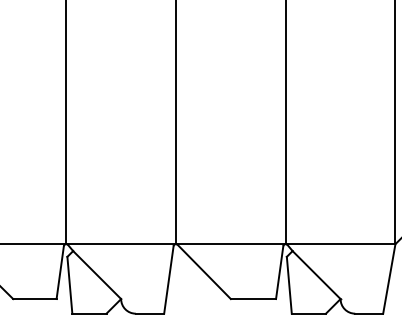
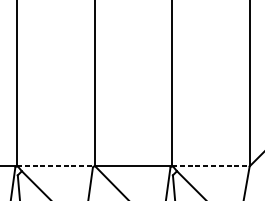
line: (121, 244) -> (56, 166), solid -> dashed
line: (340, 244) -> (210, 166), solid -> dashed

